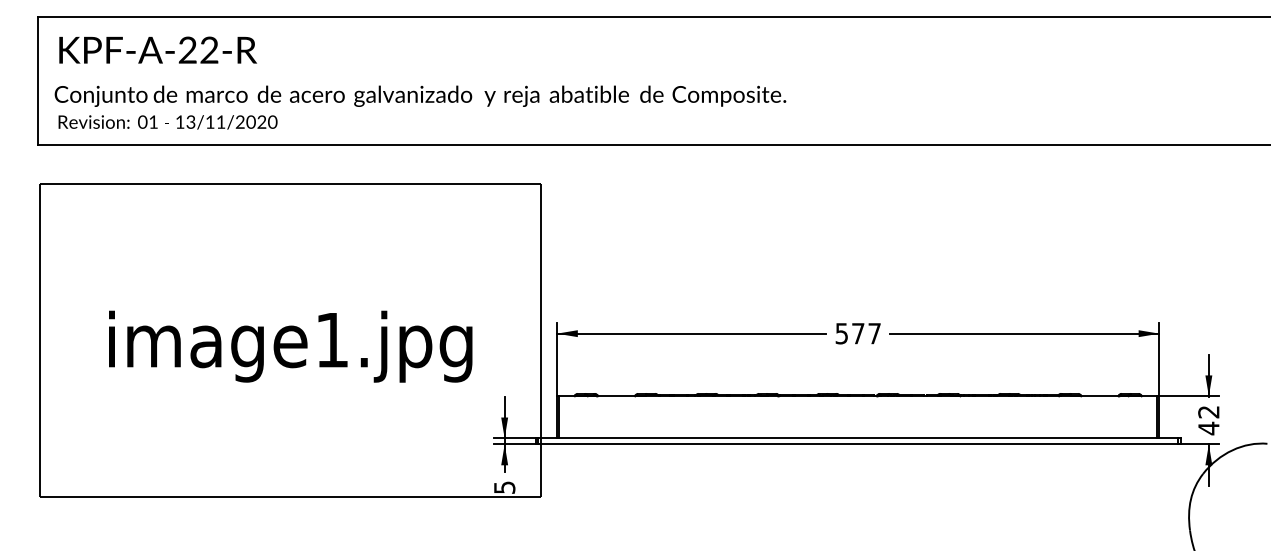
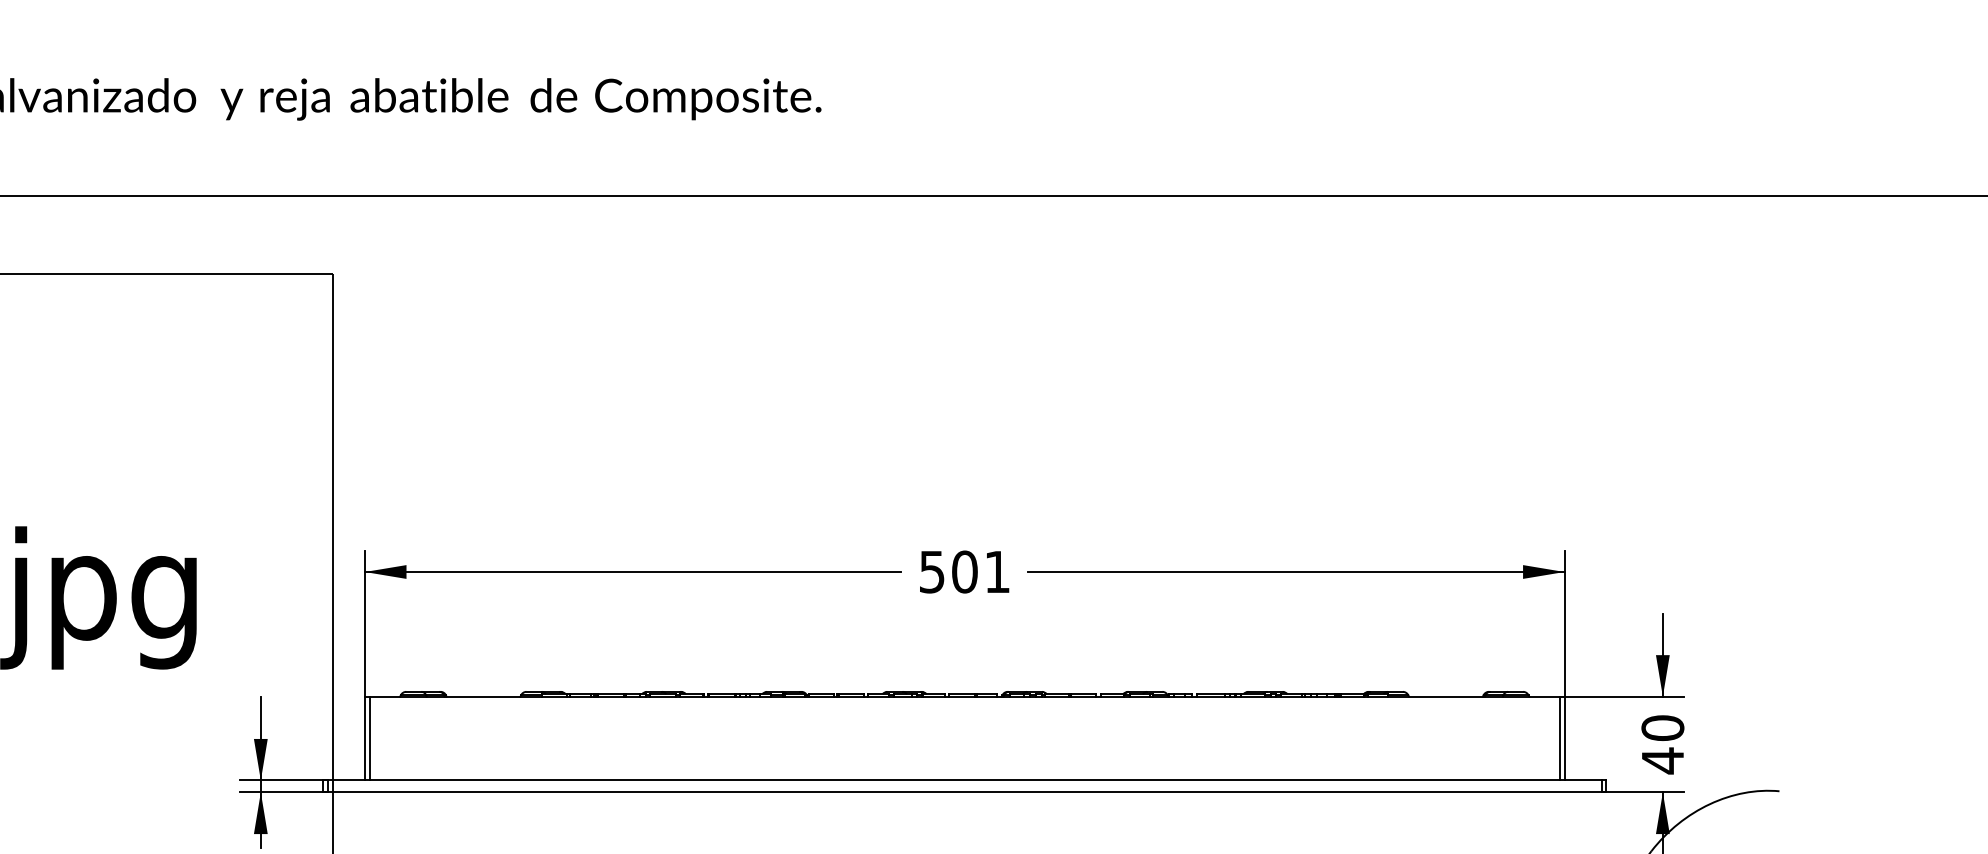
text: (865, 333) -> (979, 571), 577 -> 501
text: (1208, 411) -> (1662, 726), 42 -> 40

